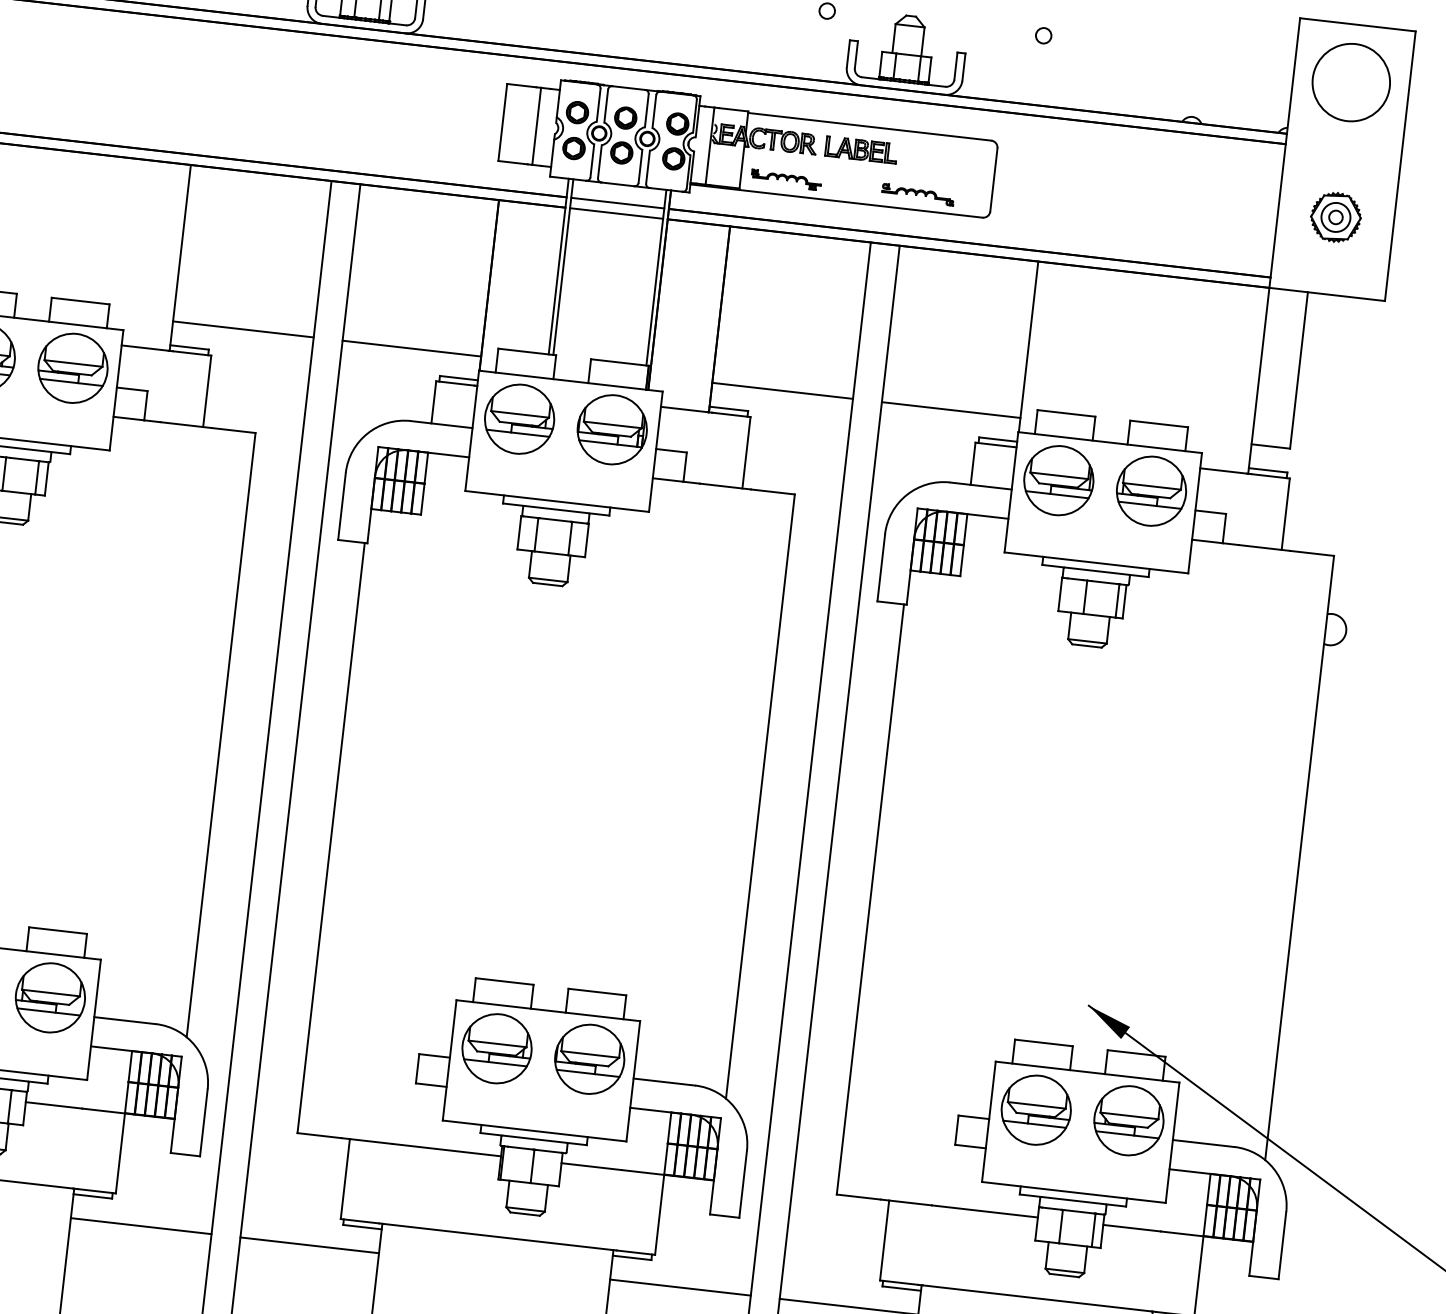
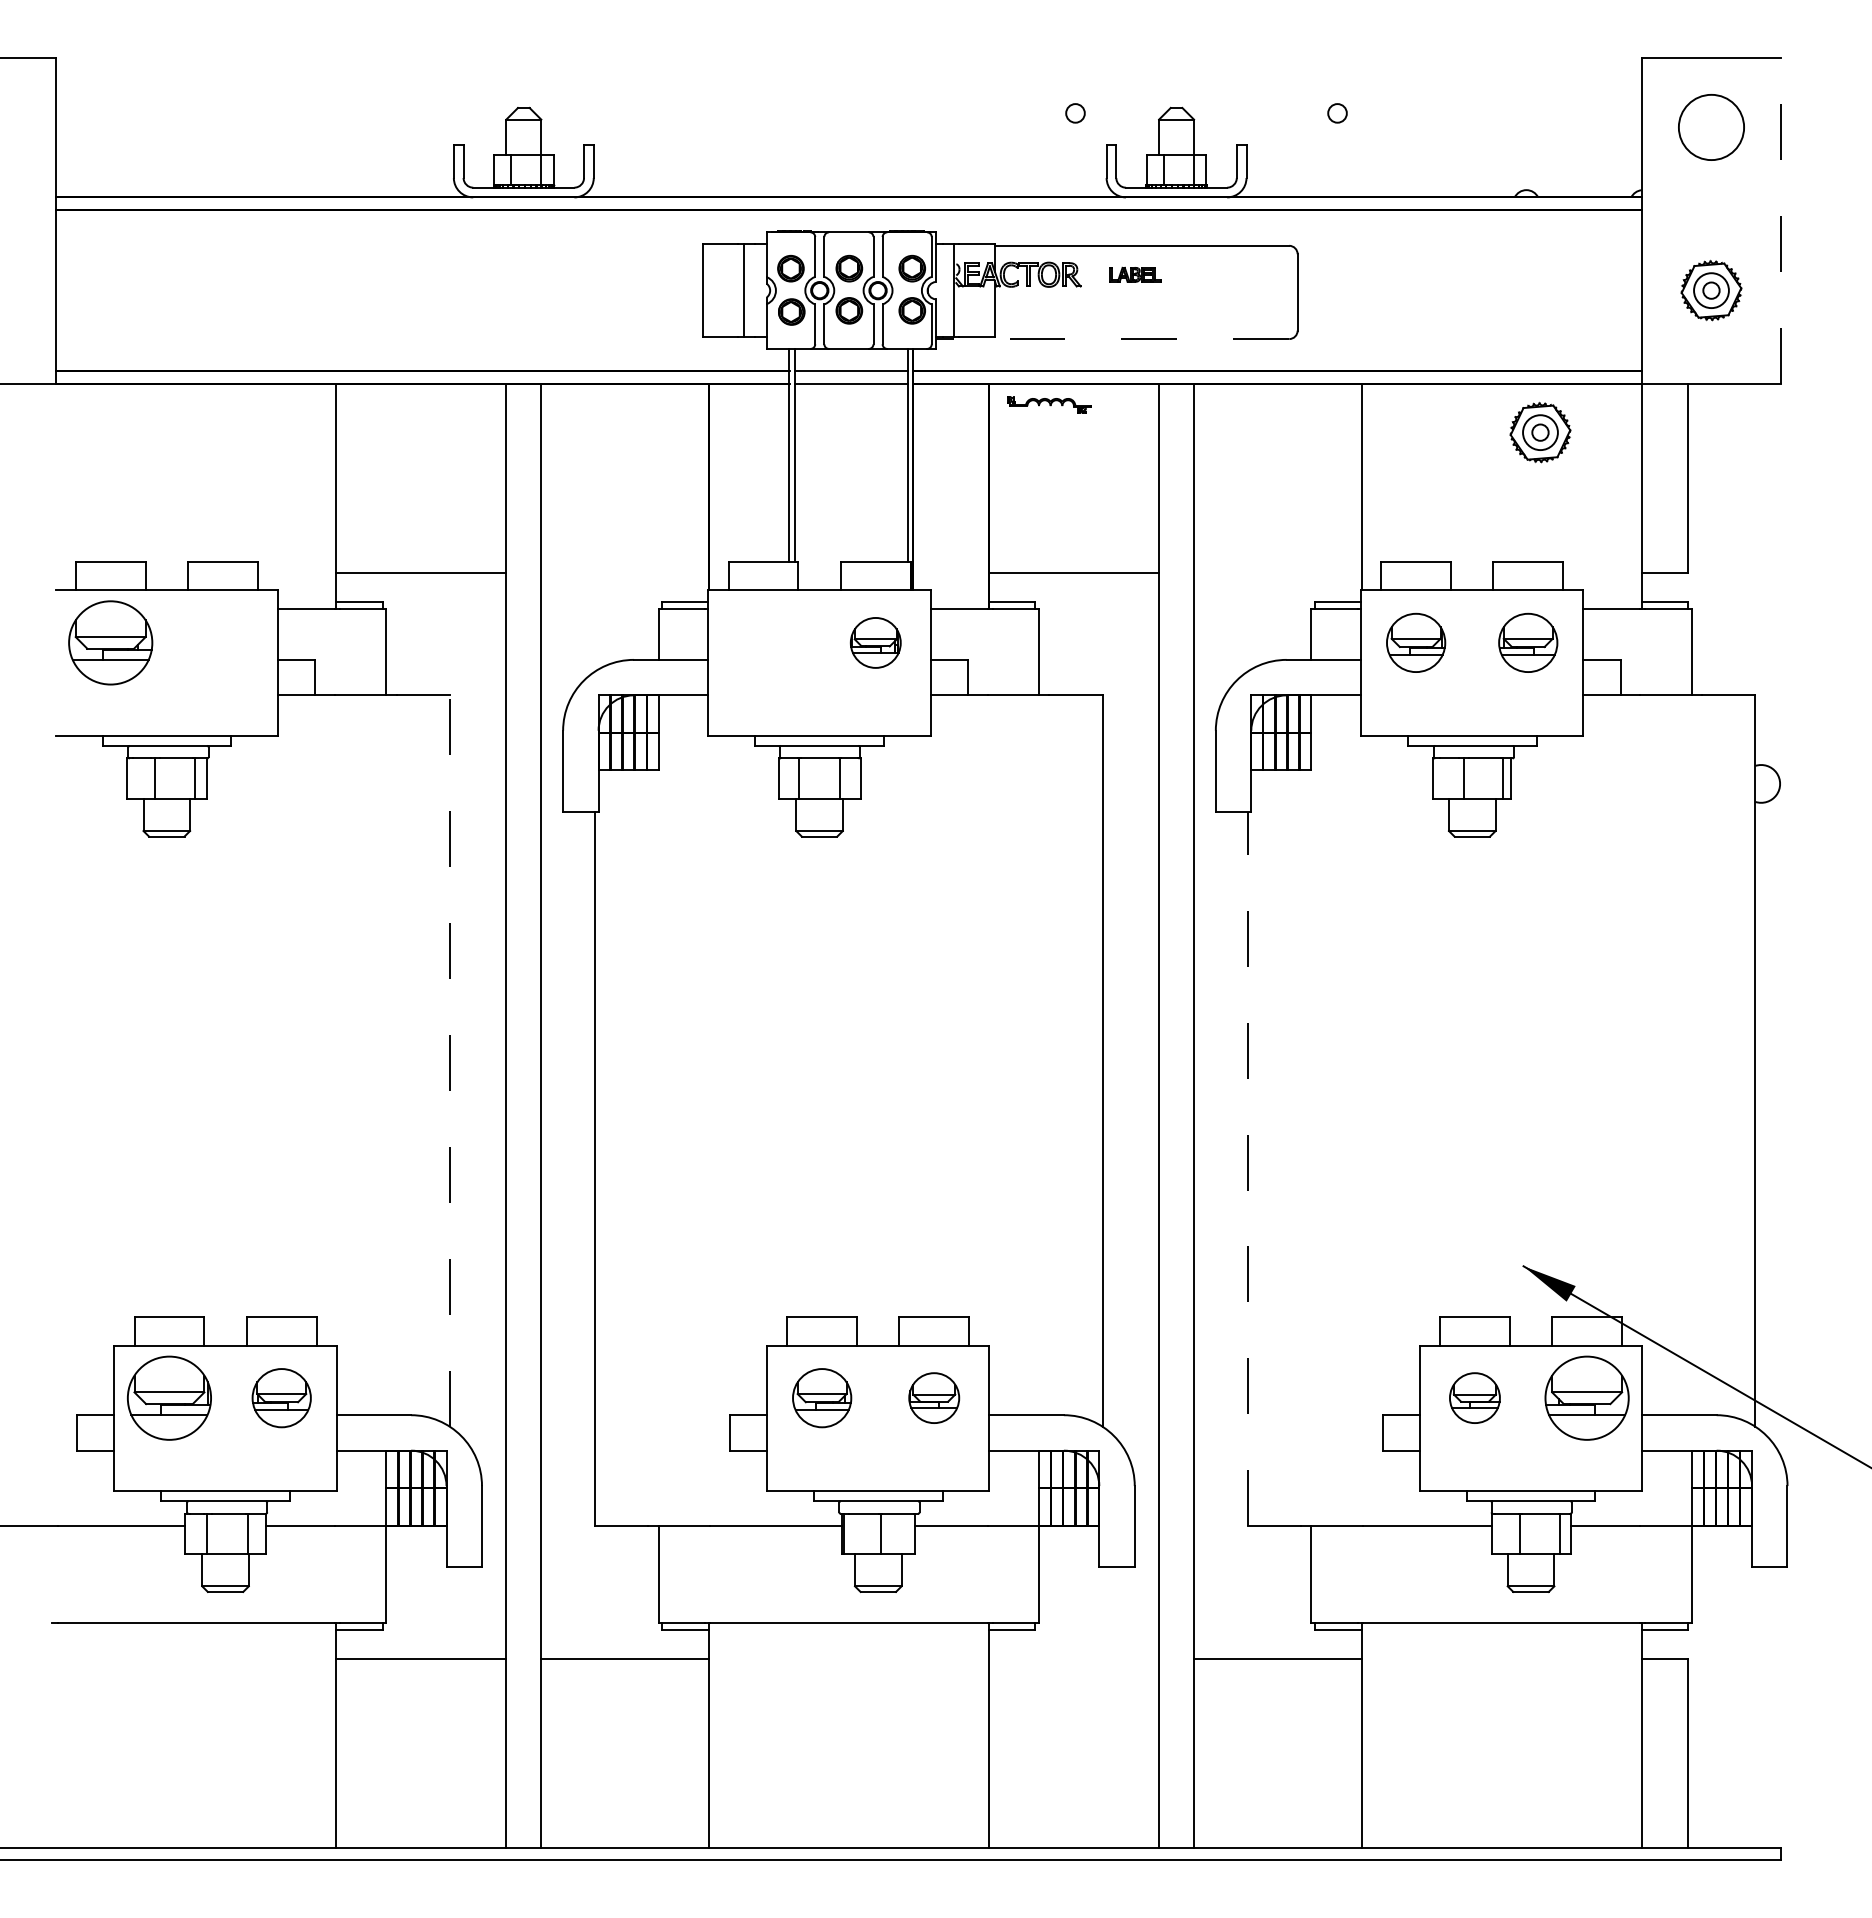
circle: (1351, 82) -> (1711, 127), size x0.7
part: (861, 149) -> (1135, 274), size x0.6
line: (1400, 166) -> (1781, 220), solid -> dashed
part: (786, 179) -> (1049, 404), moved
part: (917, 194) -> (1208, 320), removed
line: (836, 201) -> (1112, 339), solid -> dashed
part: (1181, 318) -> (1540, 432), added
line: (412, 348) -> (625, 573), removed
part: (72, 367) -> (222, 642), removed
line: (950, 410) -> (1277, 573), removed
part: (519, 418) -> (763, 642), removed
part: (612, 429) -> (875, 642), size x0.6
part: (1058, 480) -> (1415, 642), size x0.7
part: (1150, 490) -> (1527, 642), size x0.7
line: (220, 735) -> (449, 1061), solid -> dashed
line: (870, 899) -> (1248, 1168), solid -> dashed
part: (50, 997) -> (281, 1397), size x0.7
part: (496, 1048) -> (821, 1397), size x0.7
part: (589, 1058) -> (933, 1397), size x0.6
part: (1035, 1109) -> (1474, 1397), size x0.6
line: (680, 1287) -> (1073, 1658), removed

